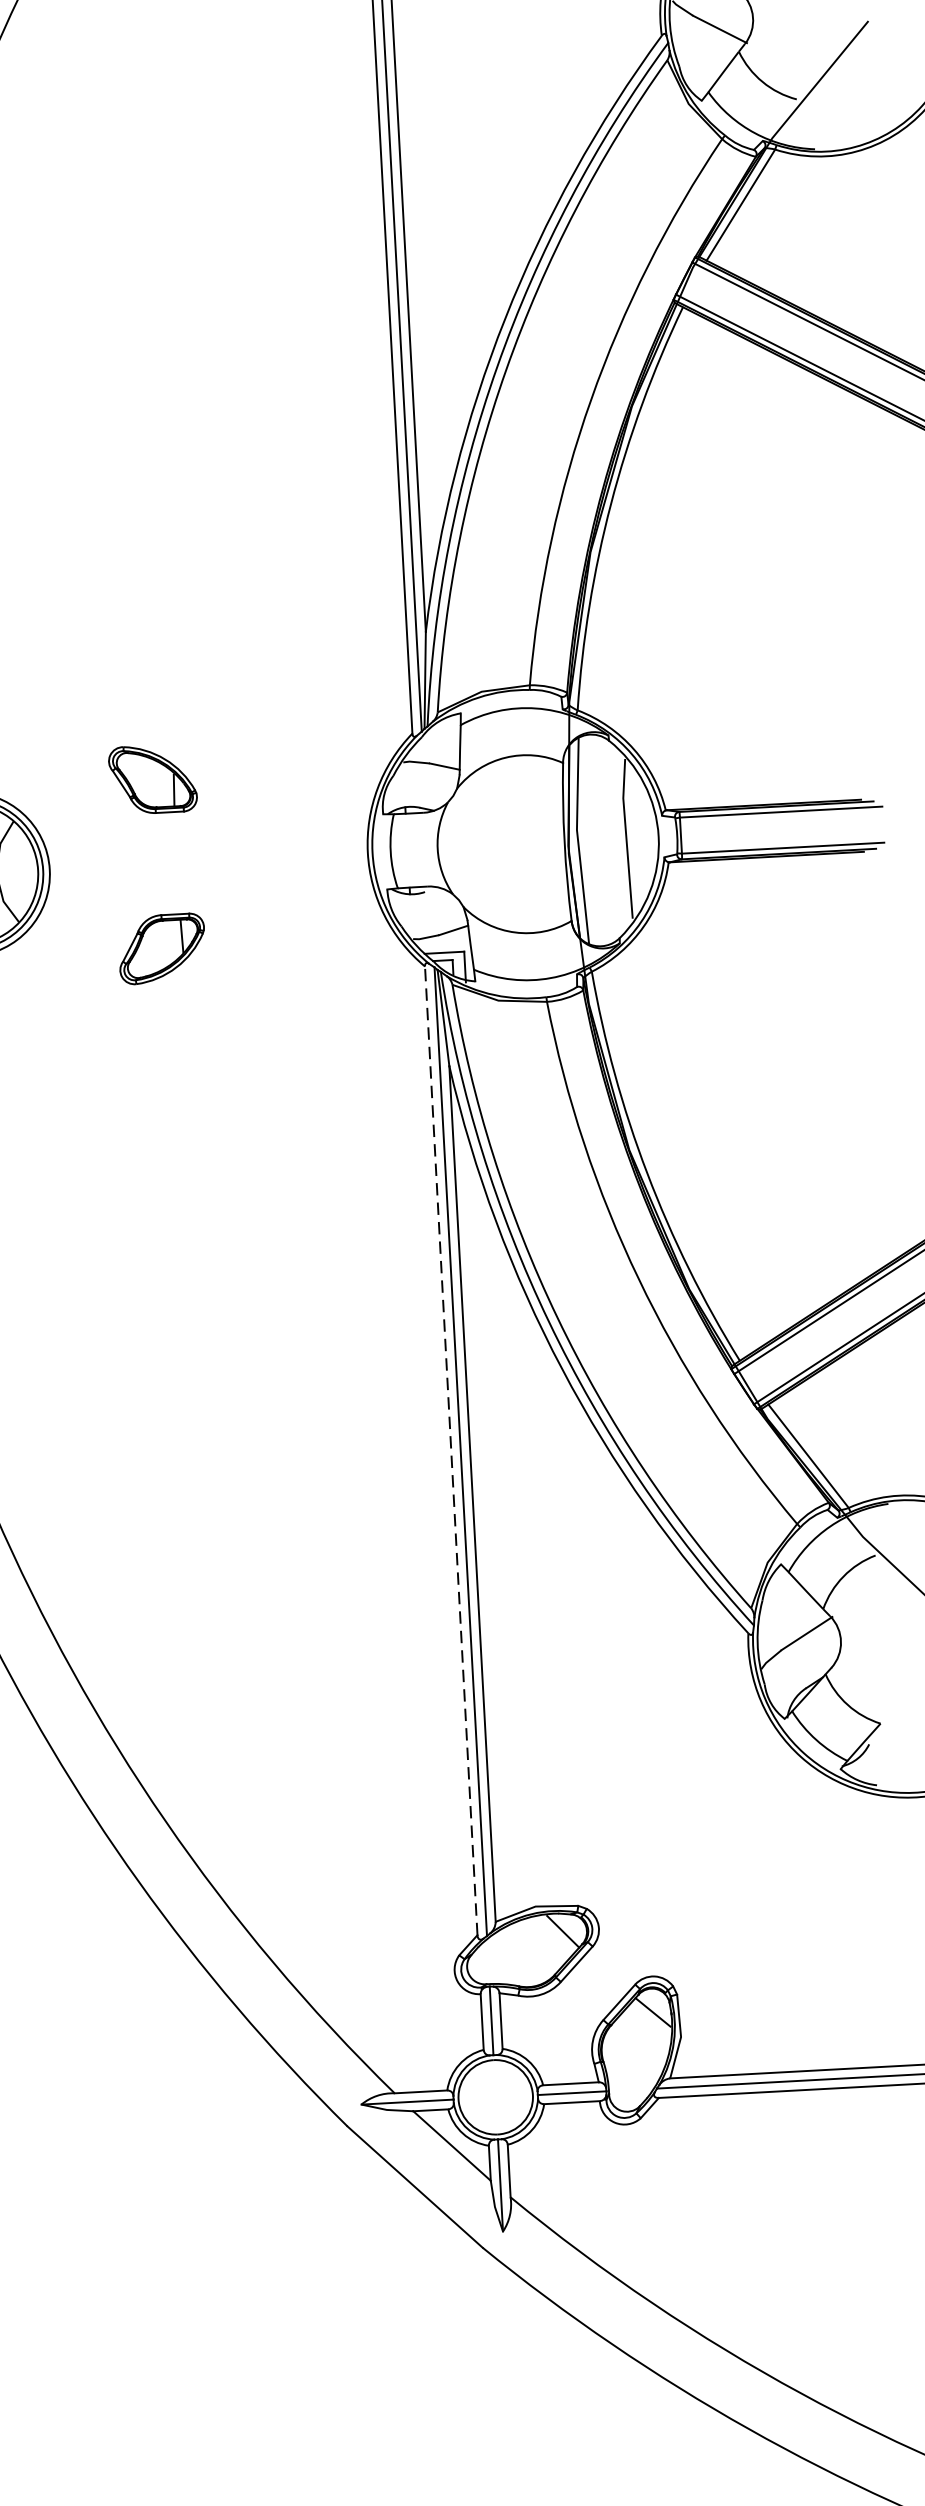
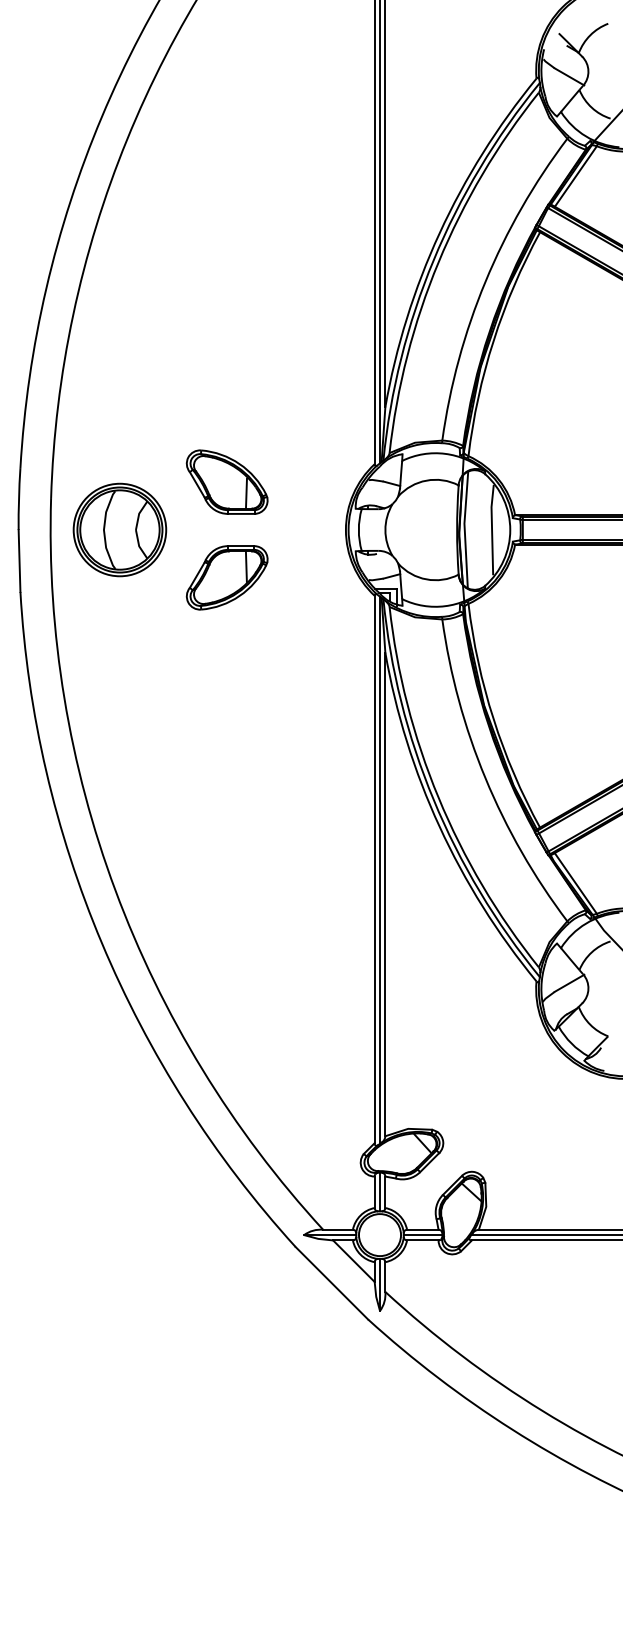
part: (151, 778) -> (226, 481), size x1.67
part: (161, 948) -> (226, 577), size x1.67
line: (450, 1450) -> (374, 869), dashed -> solid

